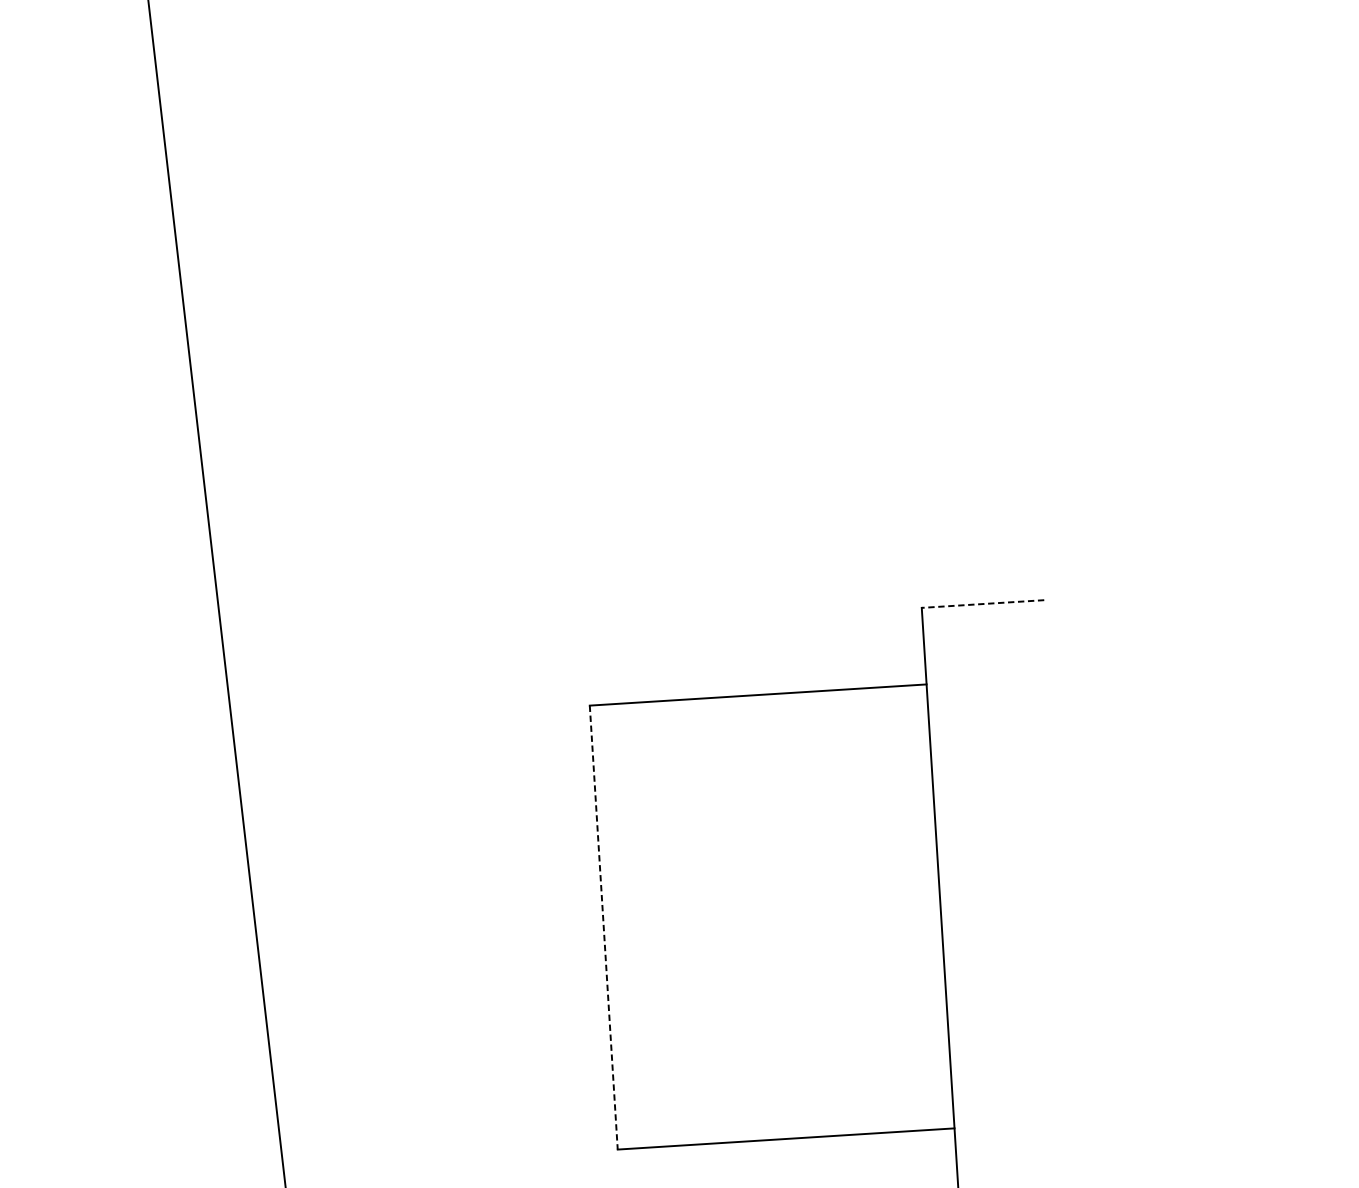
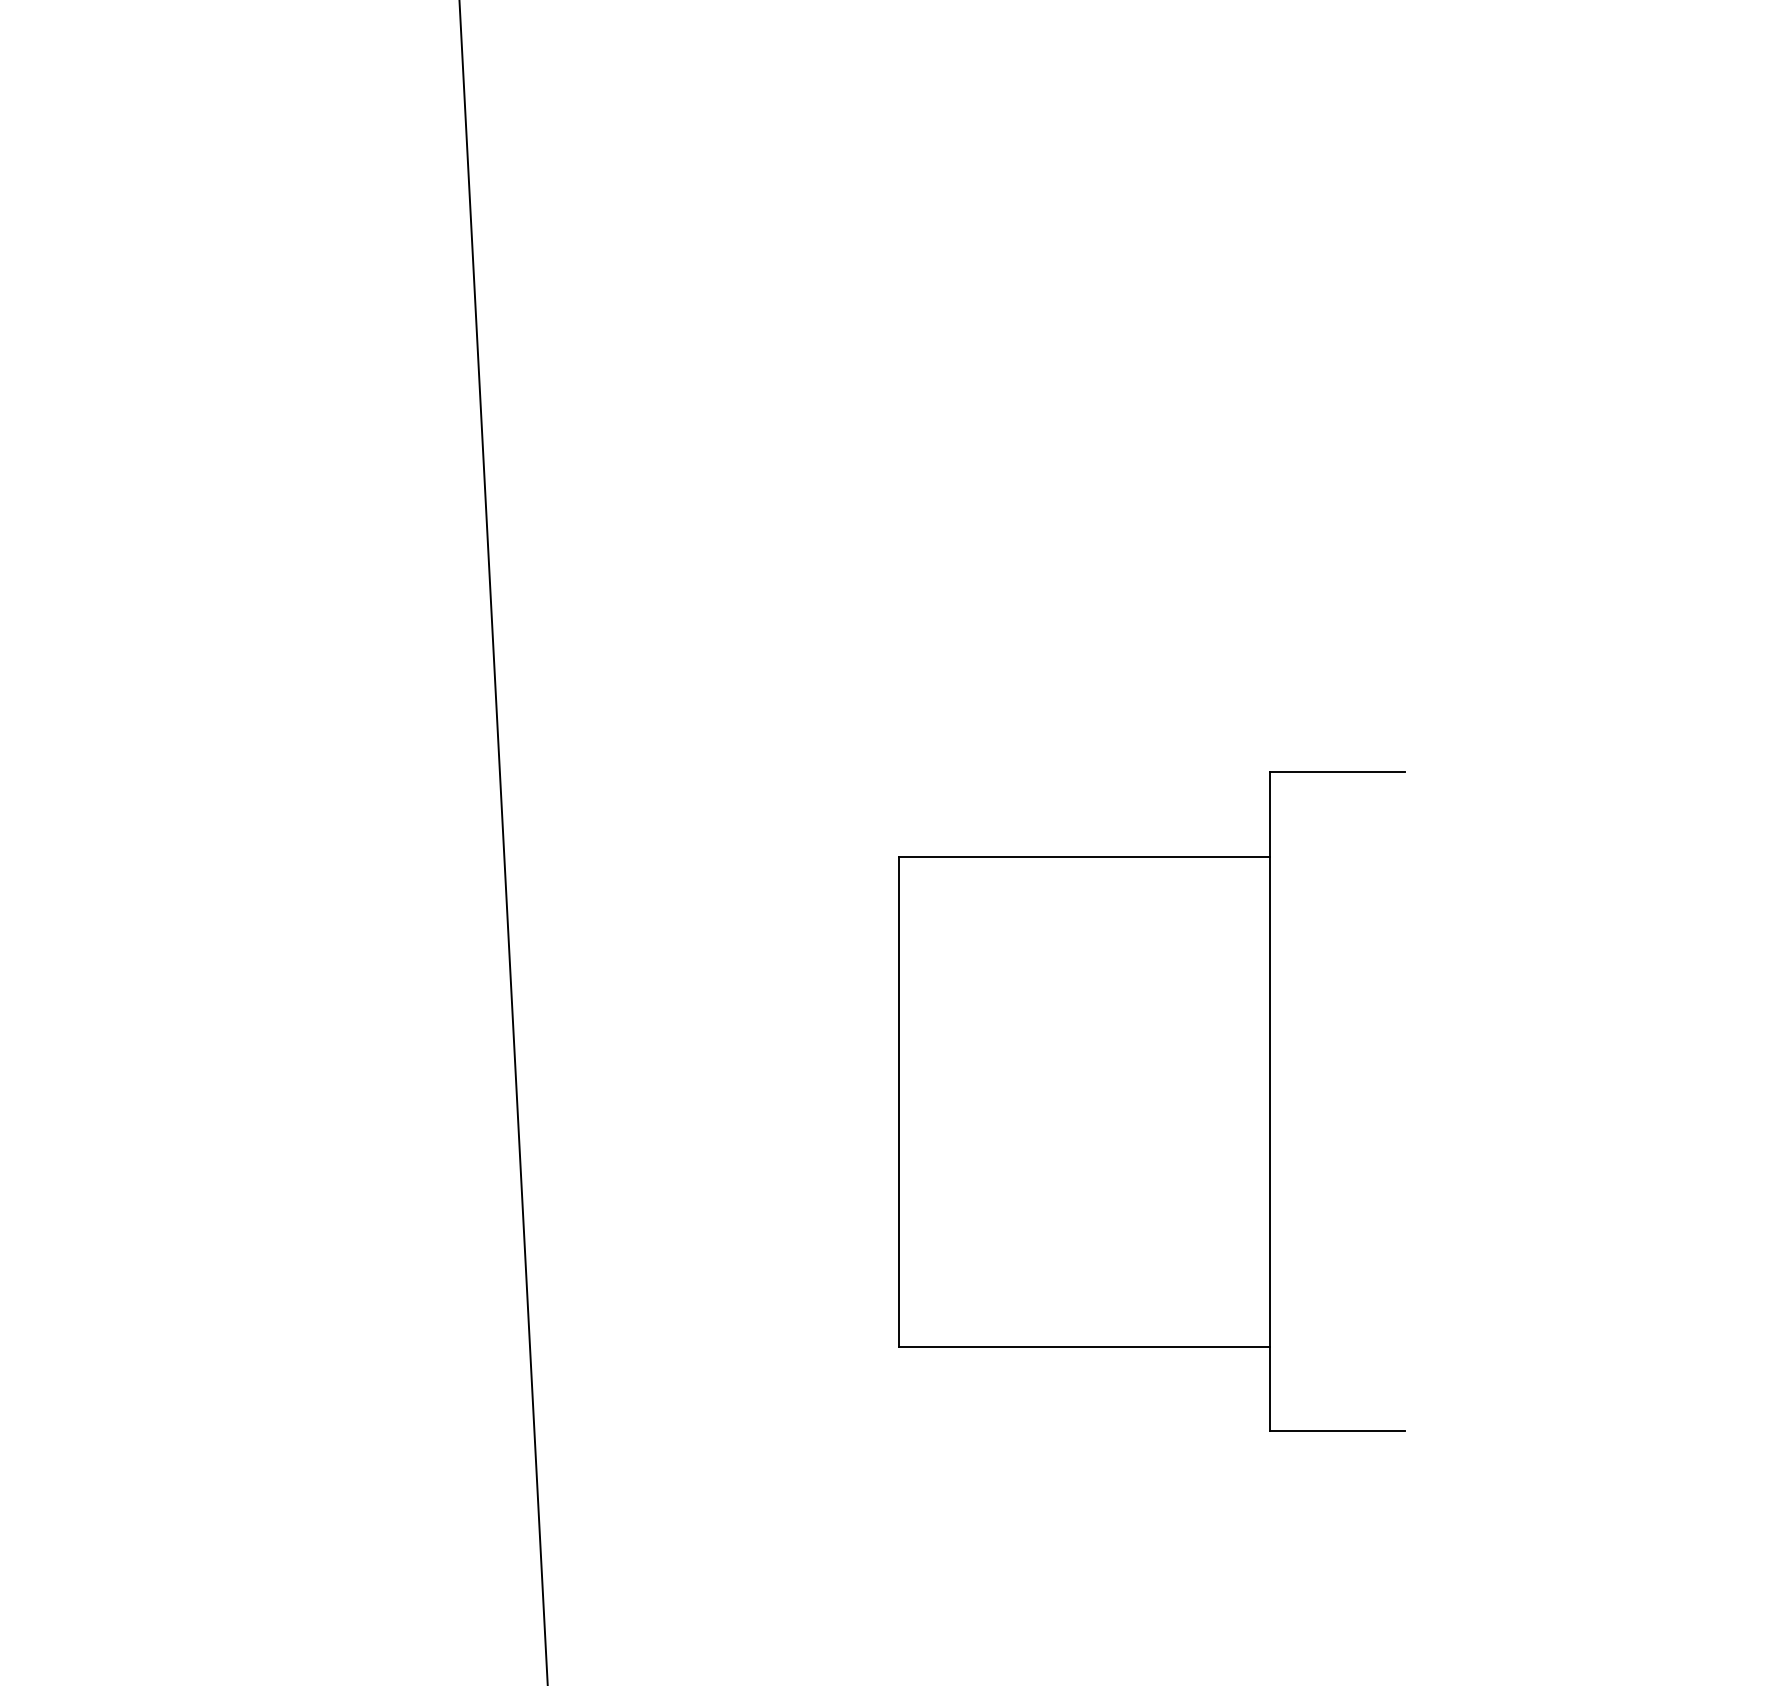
line: (982, 604) -> (1337, 772), dashed -> solid
line: (603, 927) -> (898, 1101), dashed -> solid

